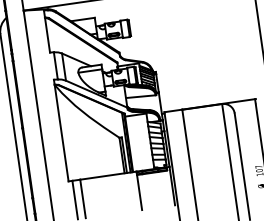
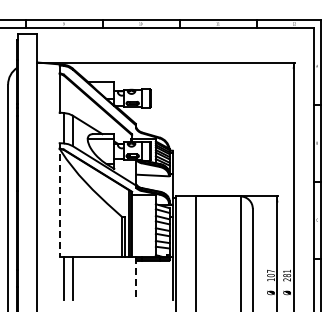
line: (61, 130) -> (59, 200), solid -> dashed
line: (138, 190) -> (135, 278), solid -> dashed

